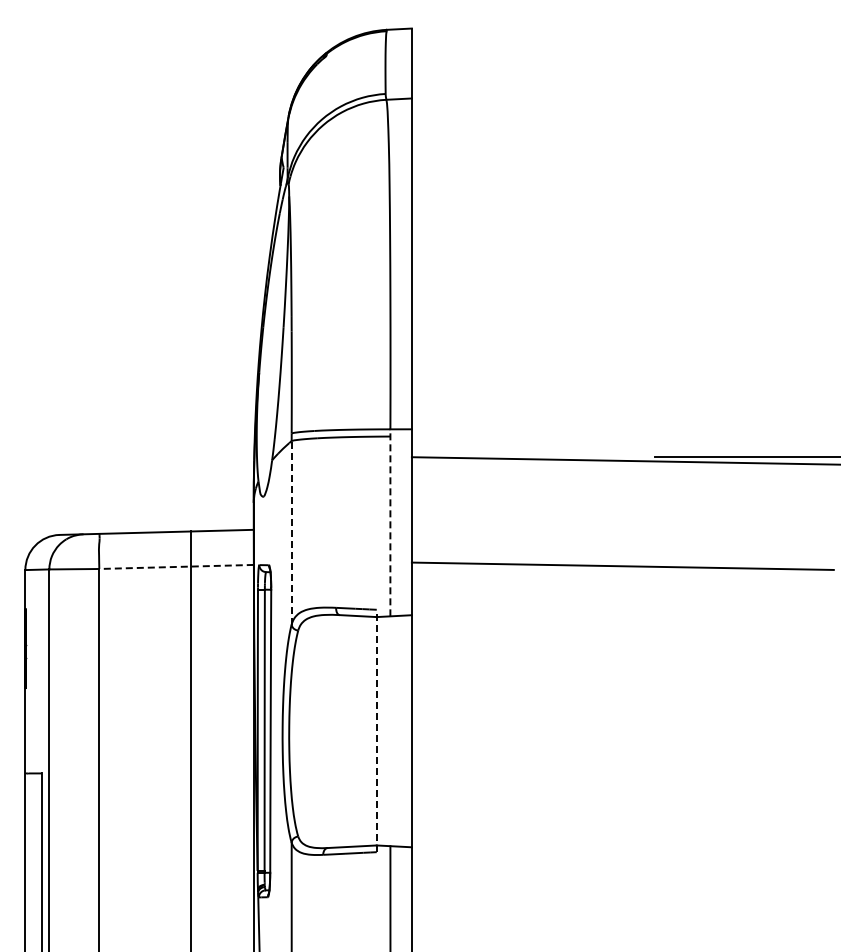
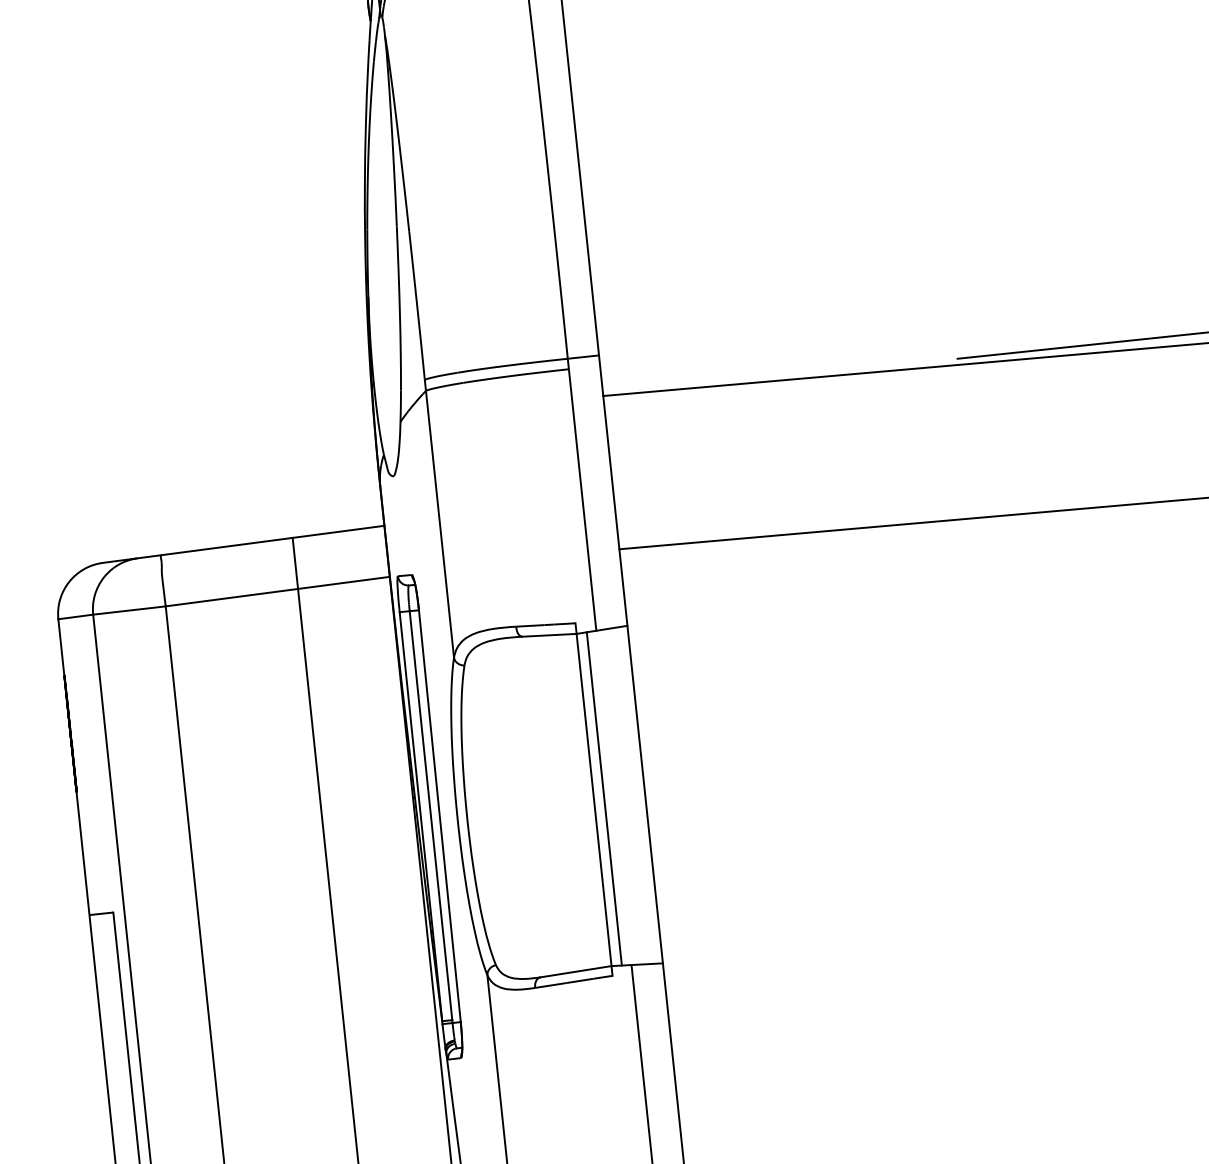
line: (390, 522) -> (582, 494), dashed -> solid
line: (291, 532) -> (439, 523), dashed -> solid
line: (176, 566) -> (277, 590), dashed -> solid
line: (376, 730) -> (593, 798), dashed -> solid
line: (383, 730) -> (603, 797), added

